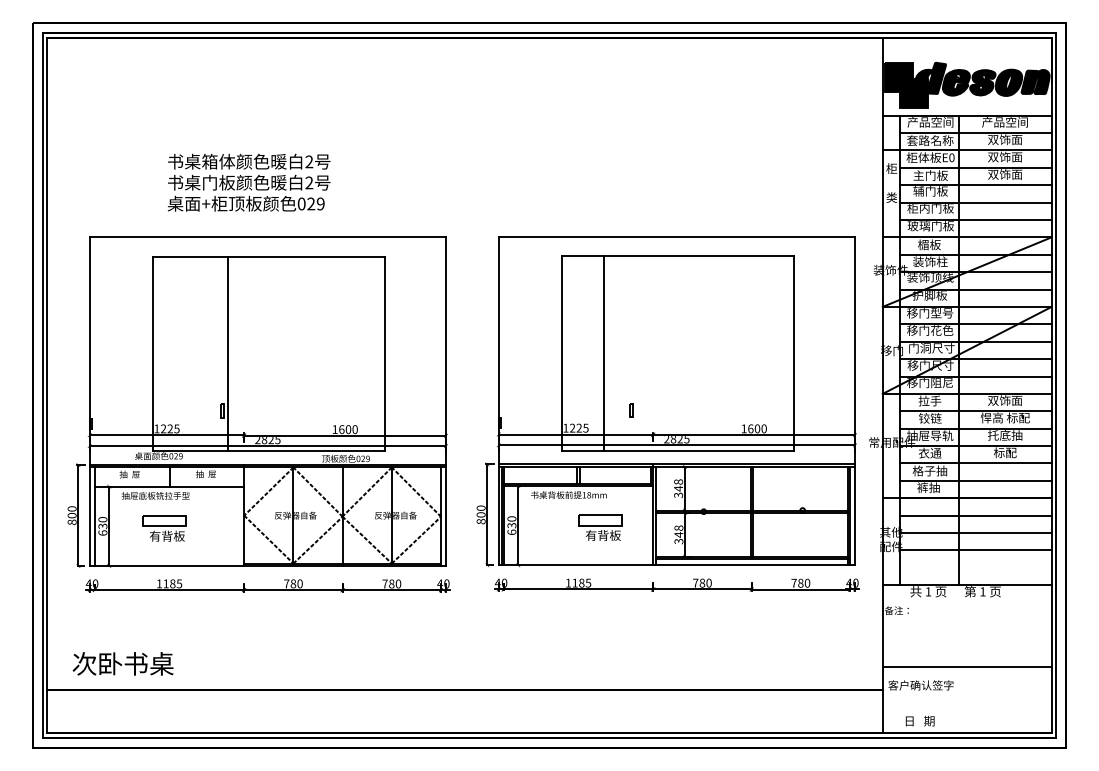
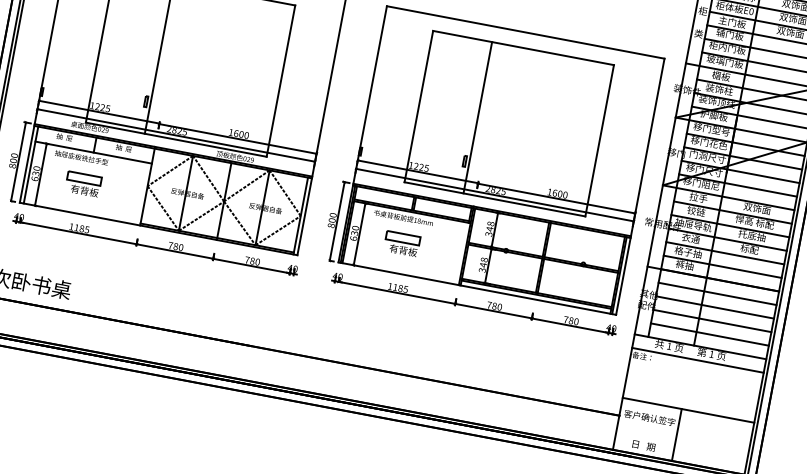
line: (603, 353) -> (477, 117), moved
part: (600, 527) -> (402, 243), moved
line: (975, 567) -> (709, 334), added
line: (966, 602) -> (697, 360), added
line: (958, 699) -> (676, 434), added

